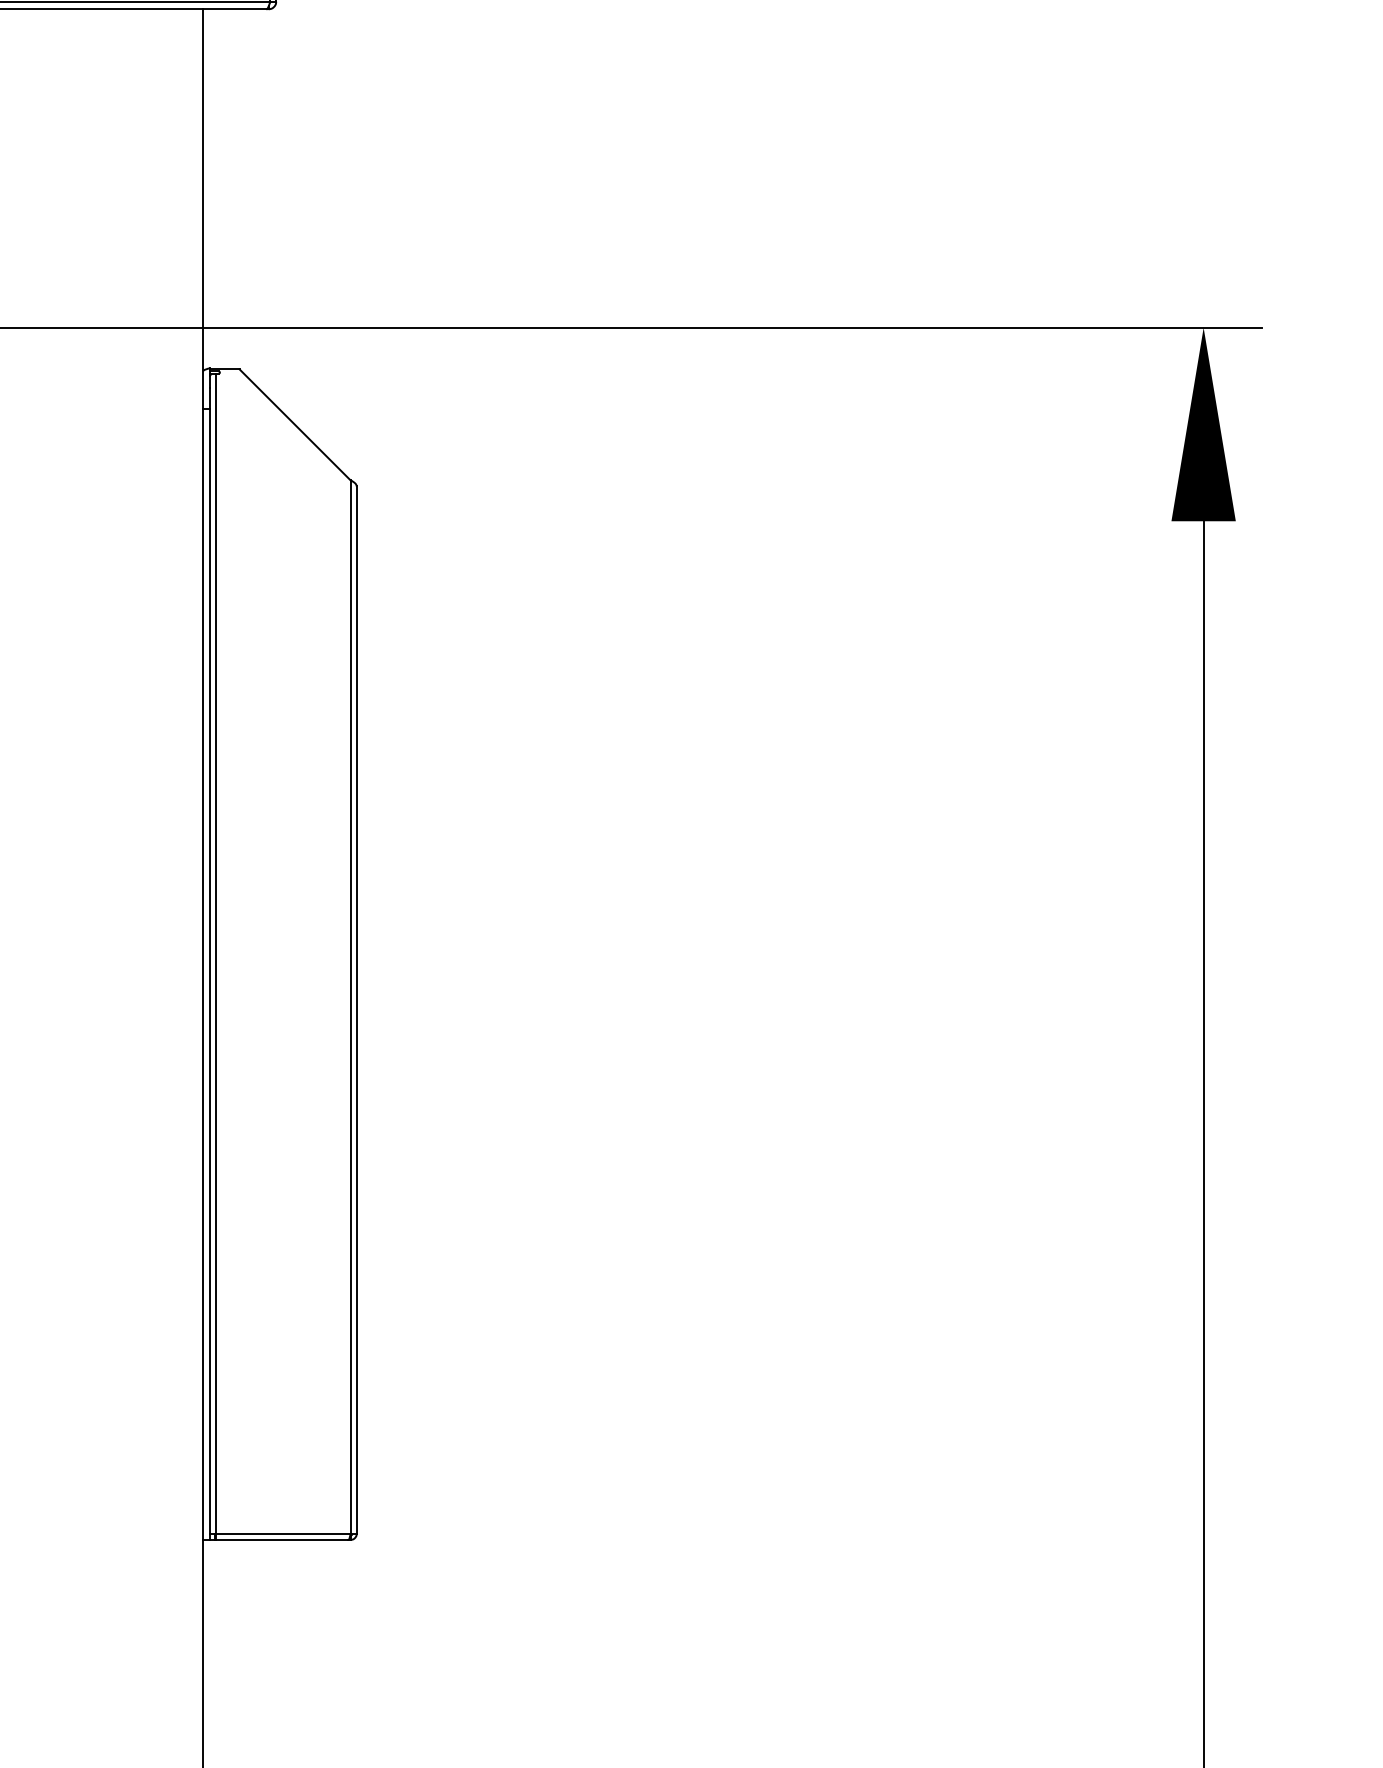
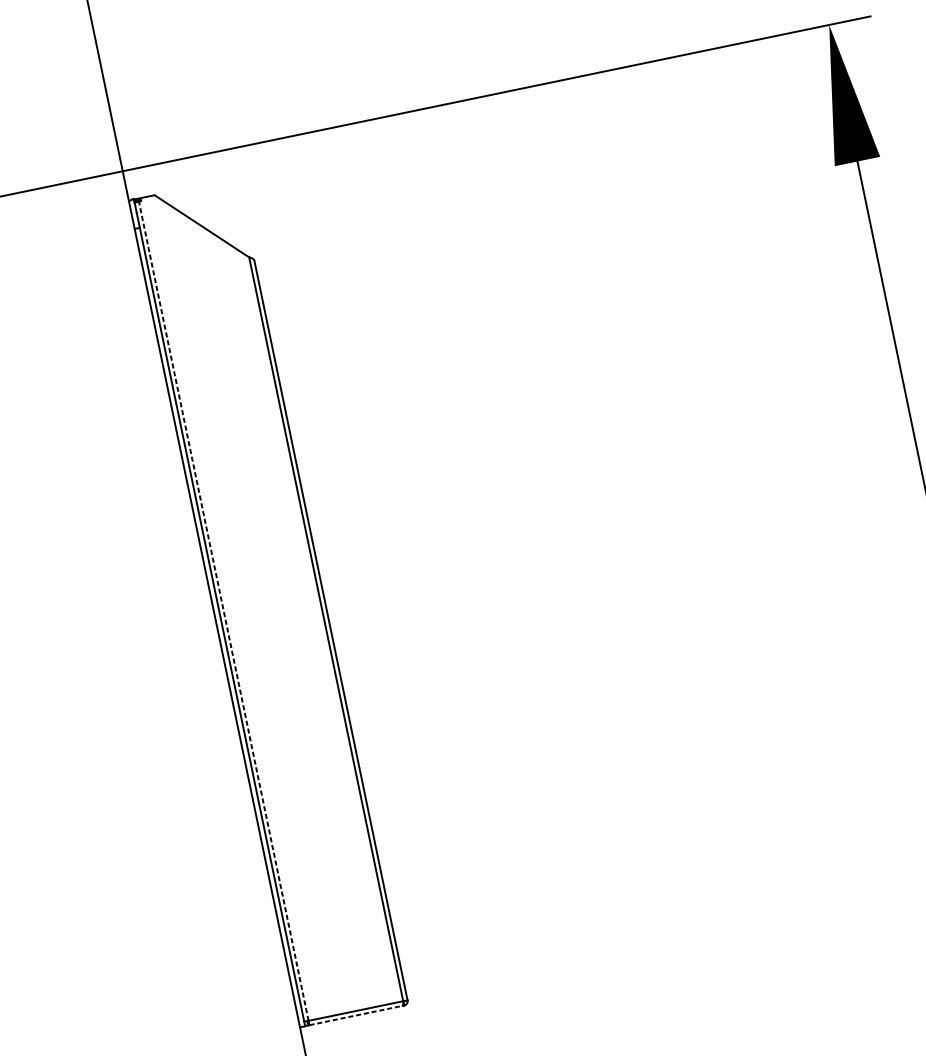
line: (216, 953) -> (223, 611), solid -> dashed
line: (282, 1540) -> (356, 1015), solid -> dashed

